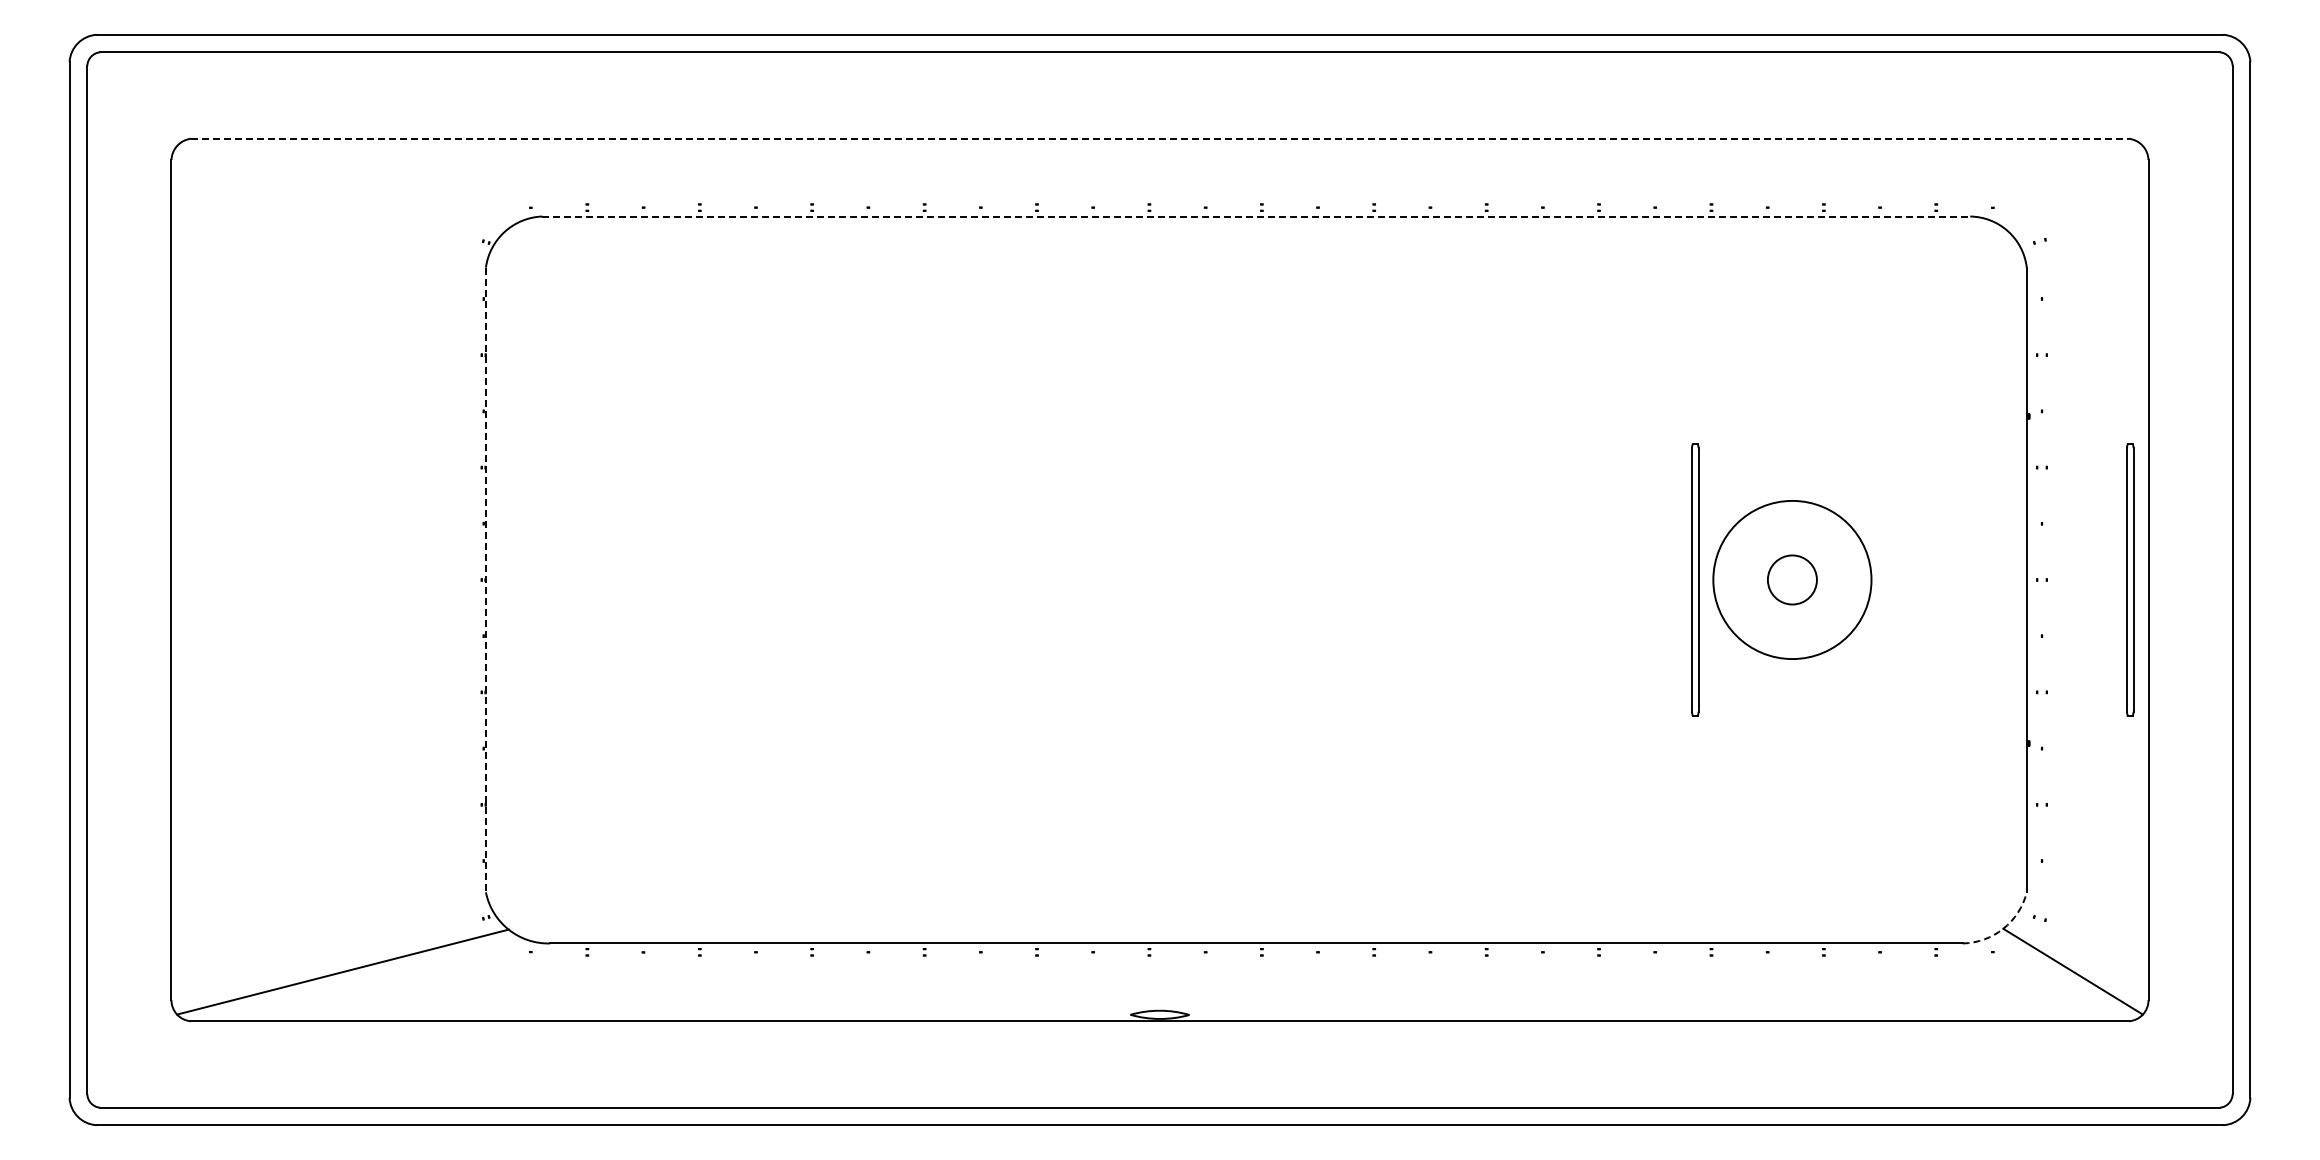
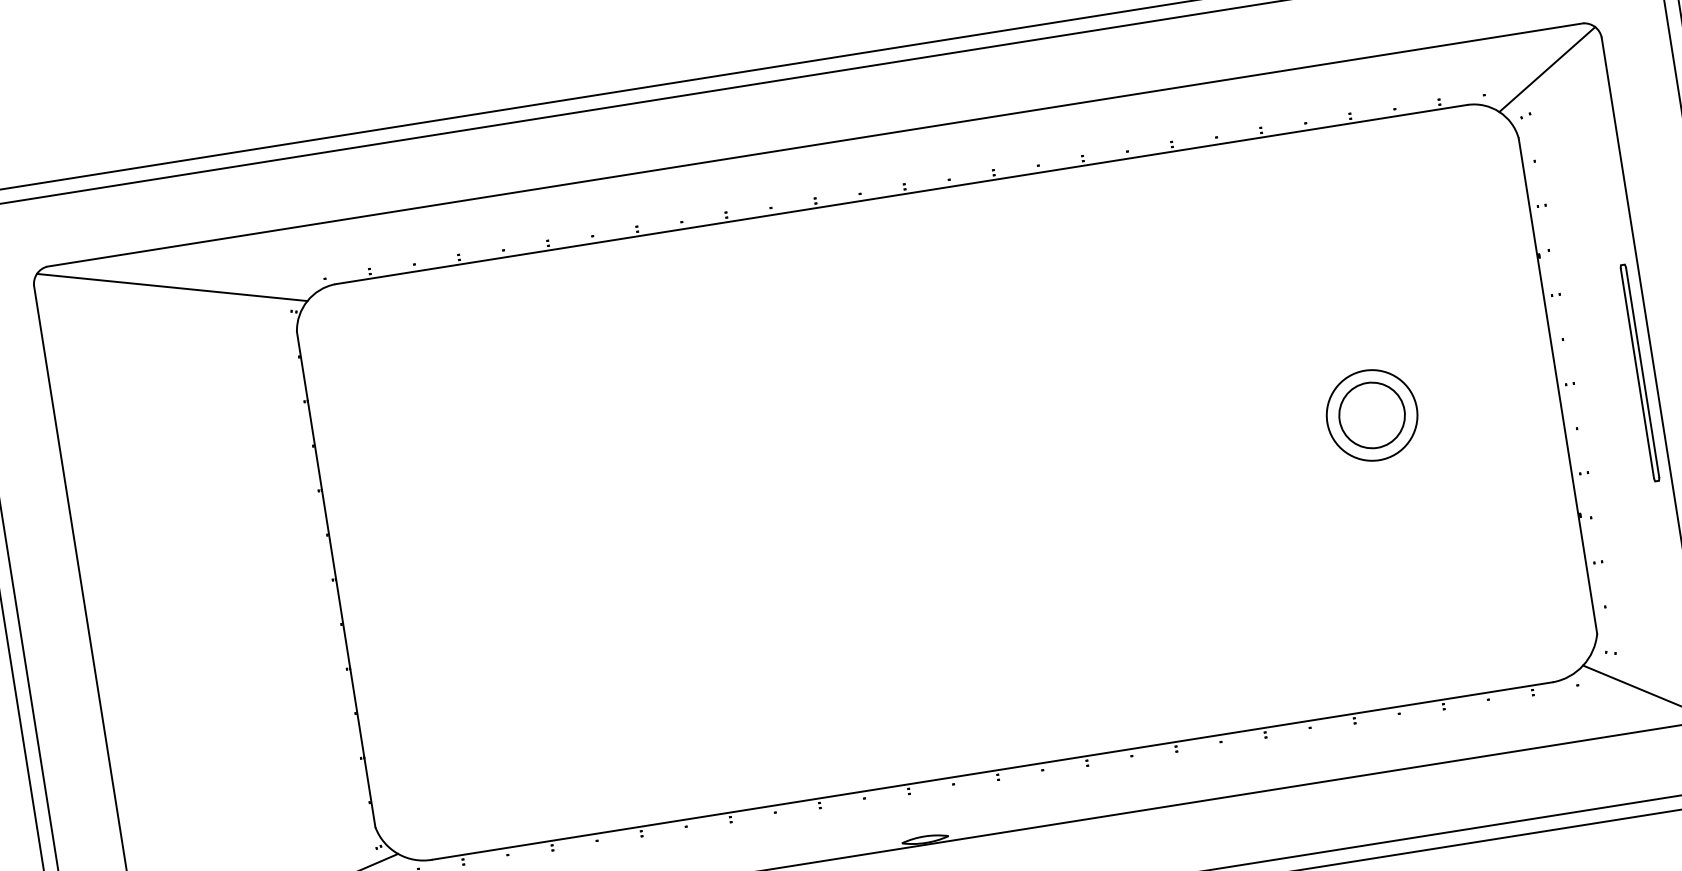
line: (1160, 138) -> (815, 144), dashed -> solid
line: (340, 188) -> (171, 287), added
line: (2075, 188) -> (1547, 69), added
line: (1256, 216) -> (901, 194), dashed -> solid
part: (1695, 579) -> (1295, 427), removed
circle: (1791, 579) -> (1371, 415), size x0.71
circle: (1792, 579) -> (1372, 415), size x1.67
line: (485, 580) -> (335, 580), dashed -> solid
arc: (2003, 928) -> (1583, 665), dashed -> solid

